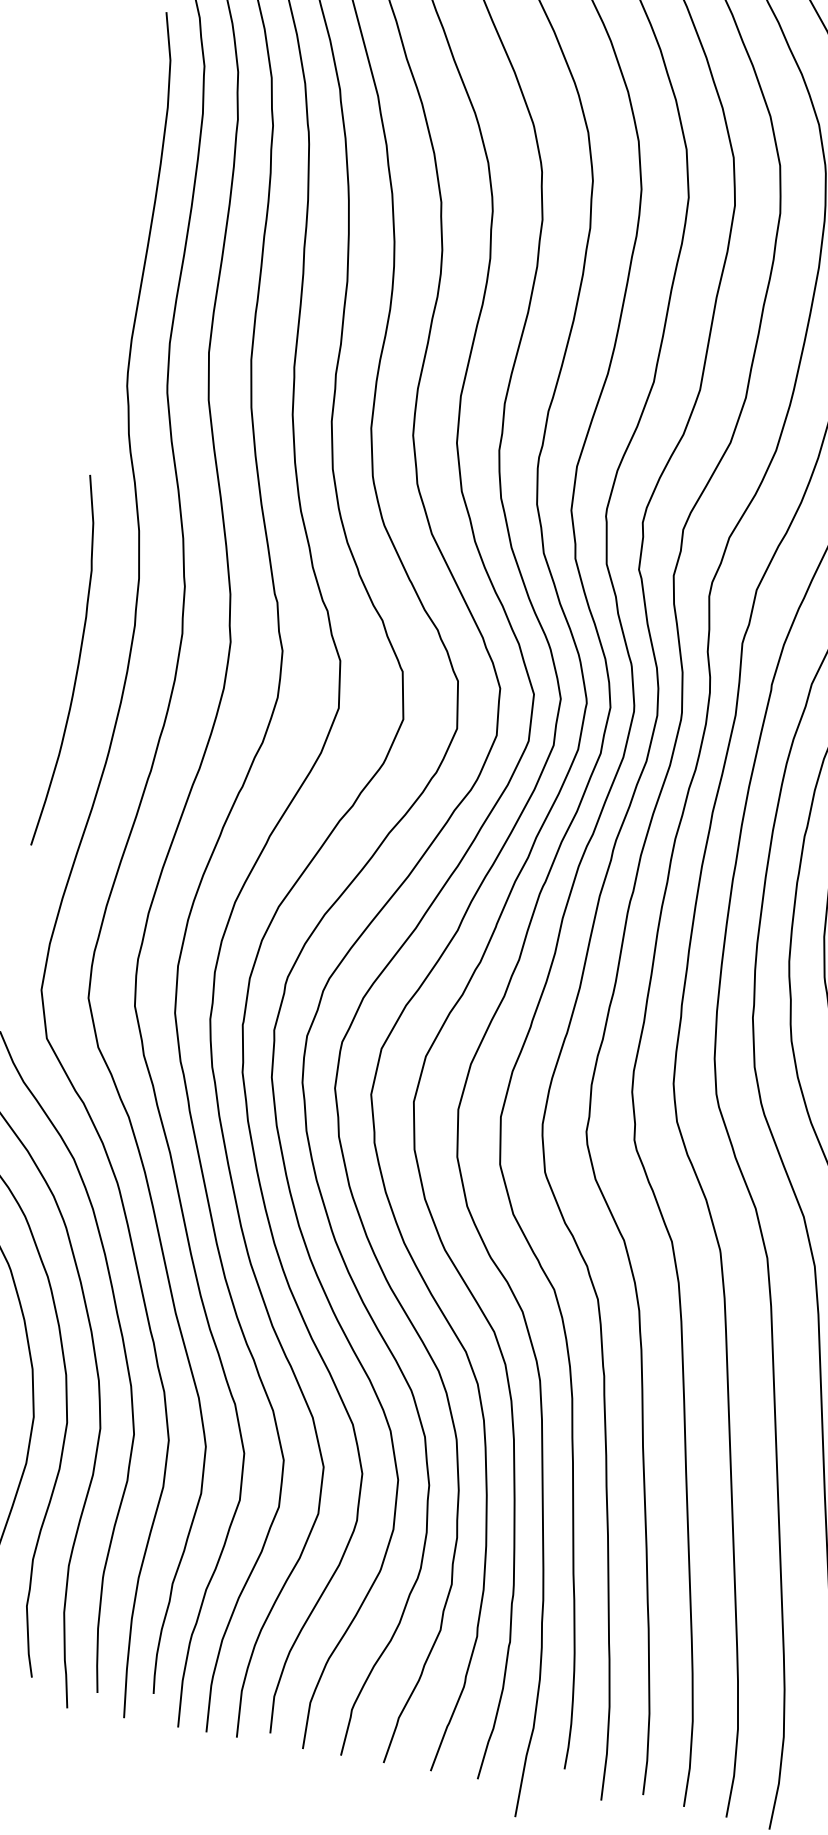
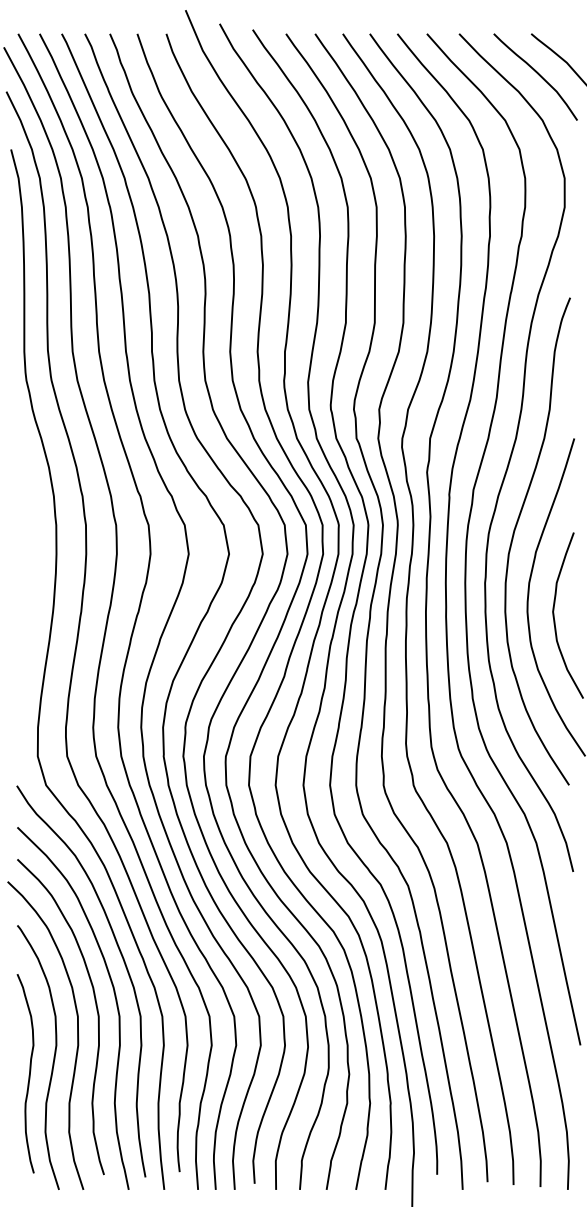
curve: (77, 662) -> (25, 553), removed

